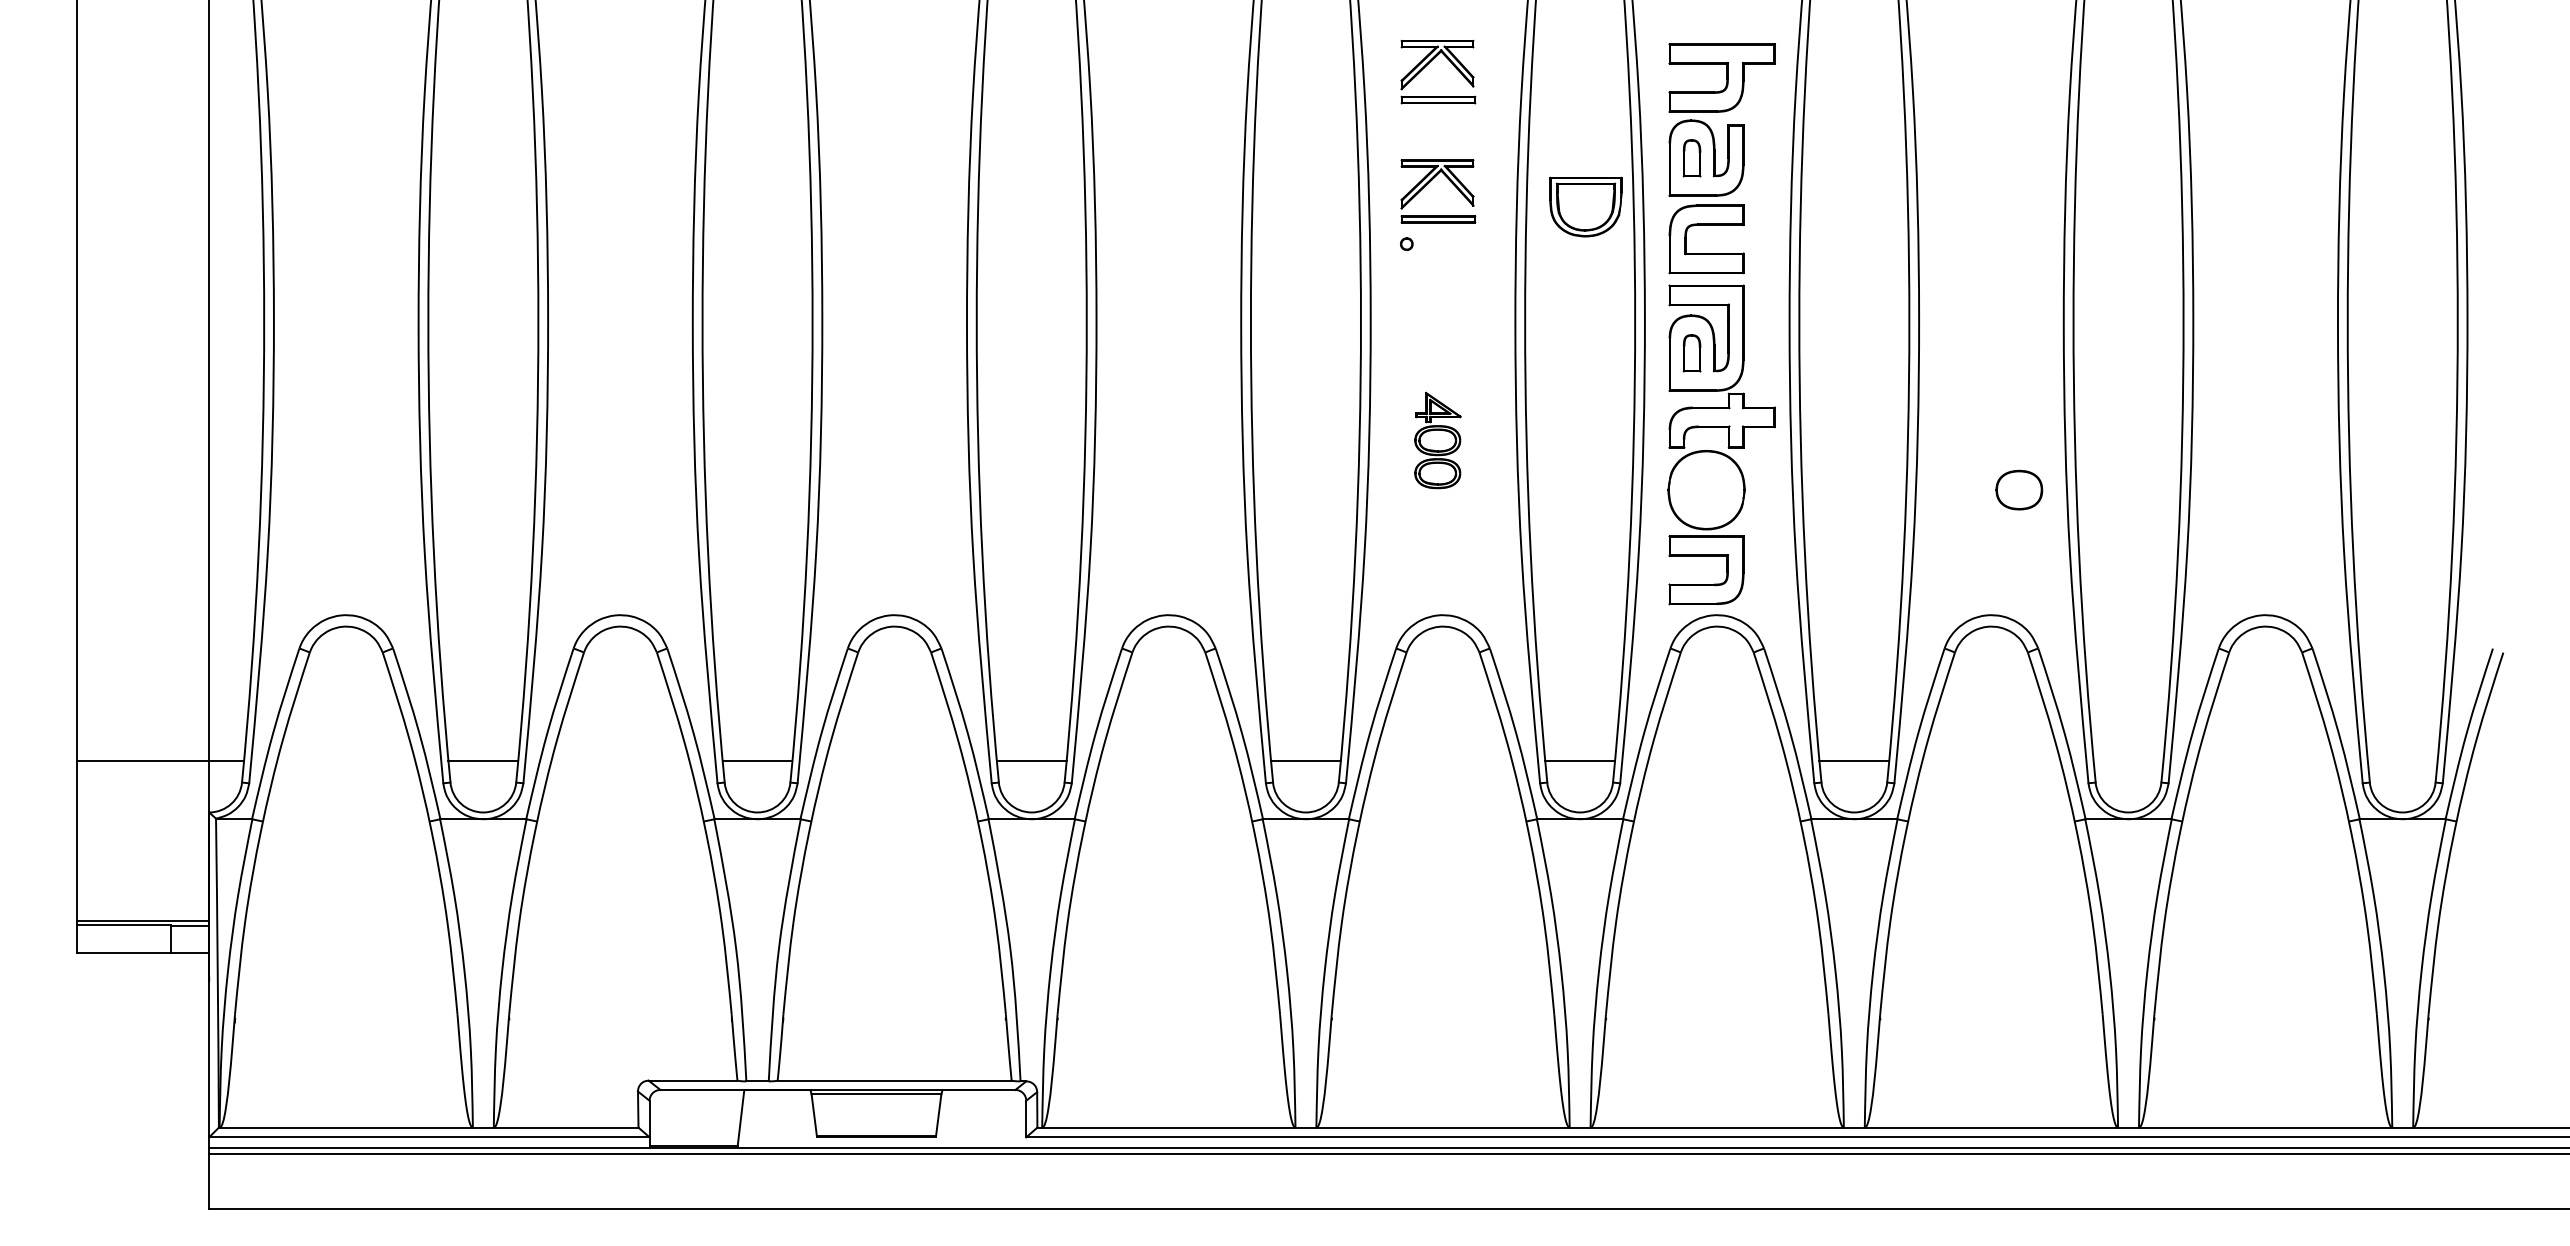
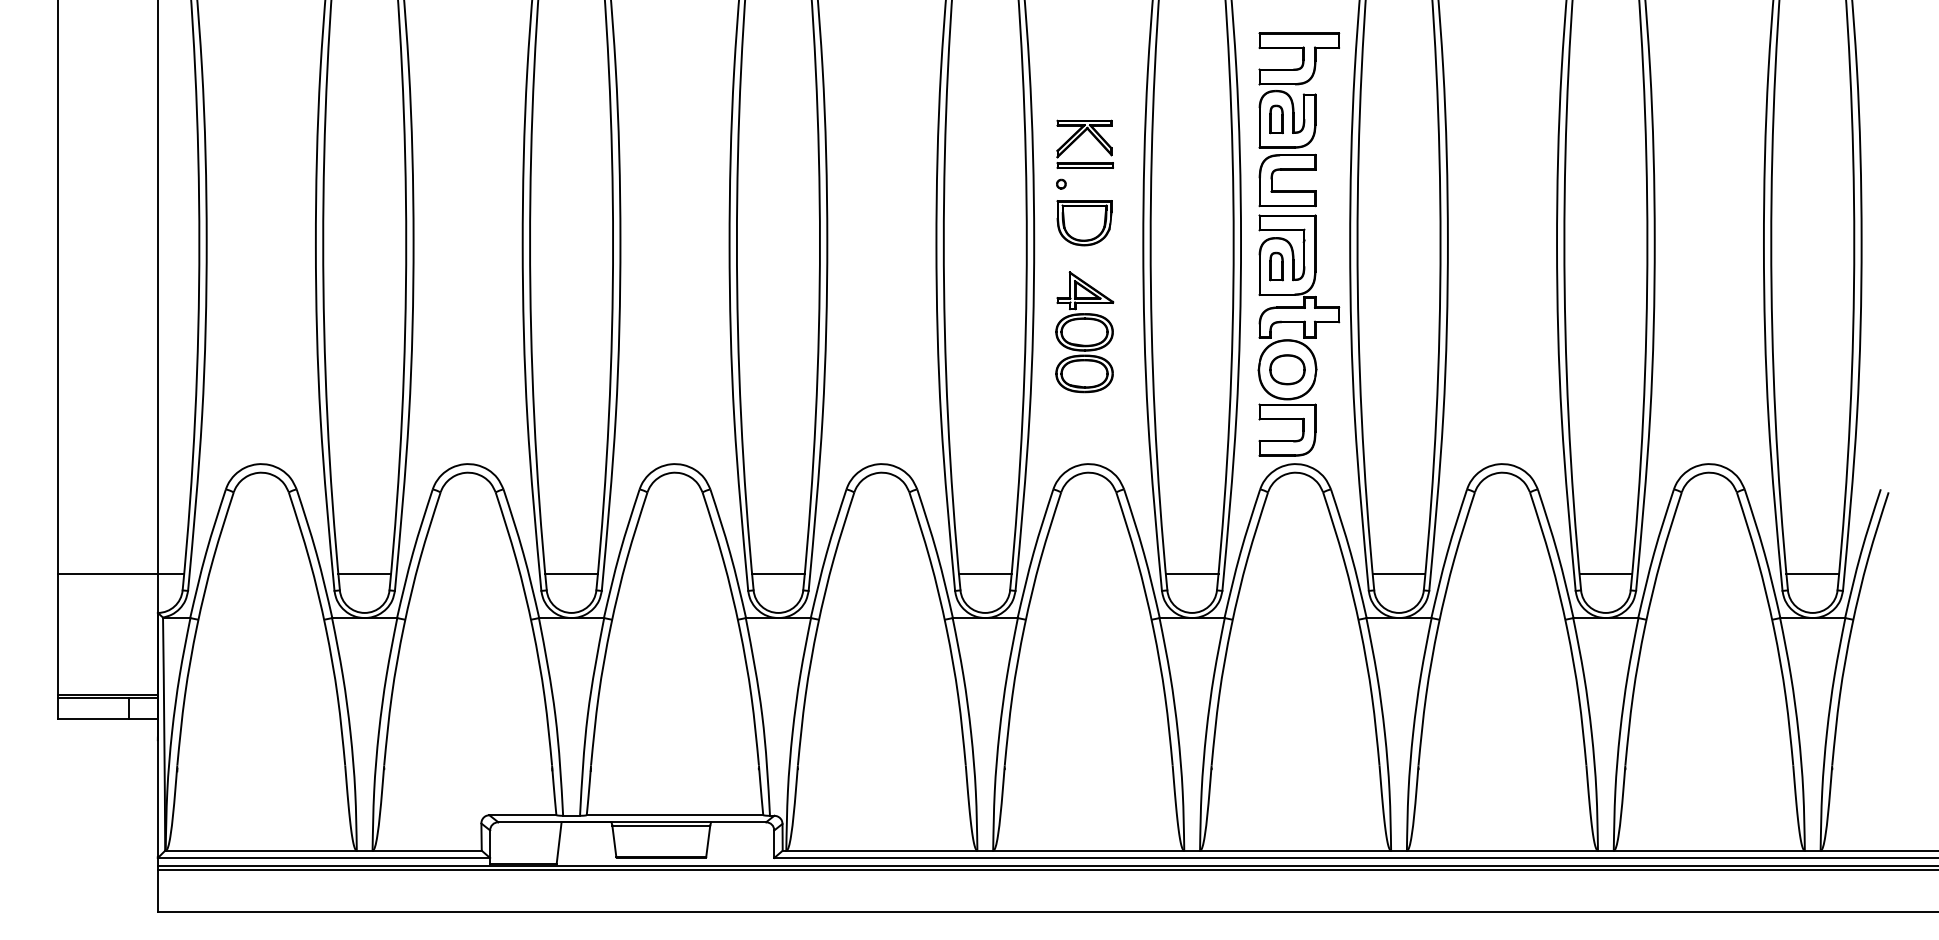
part: (1430, 62) -> (1079, 47), removed
part: (1585, 207) -> (1084, 223), moved
part: (1437, 440) -> (1084, 332), size x1.67
part: (2019, 489) -> (1287, 369), moved
line: (2128, 761) -> (1605, 574), added
line: (2402, 761) -> (1812, 574), added

